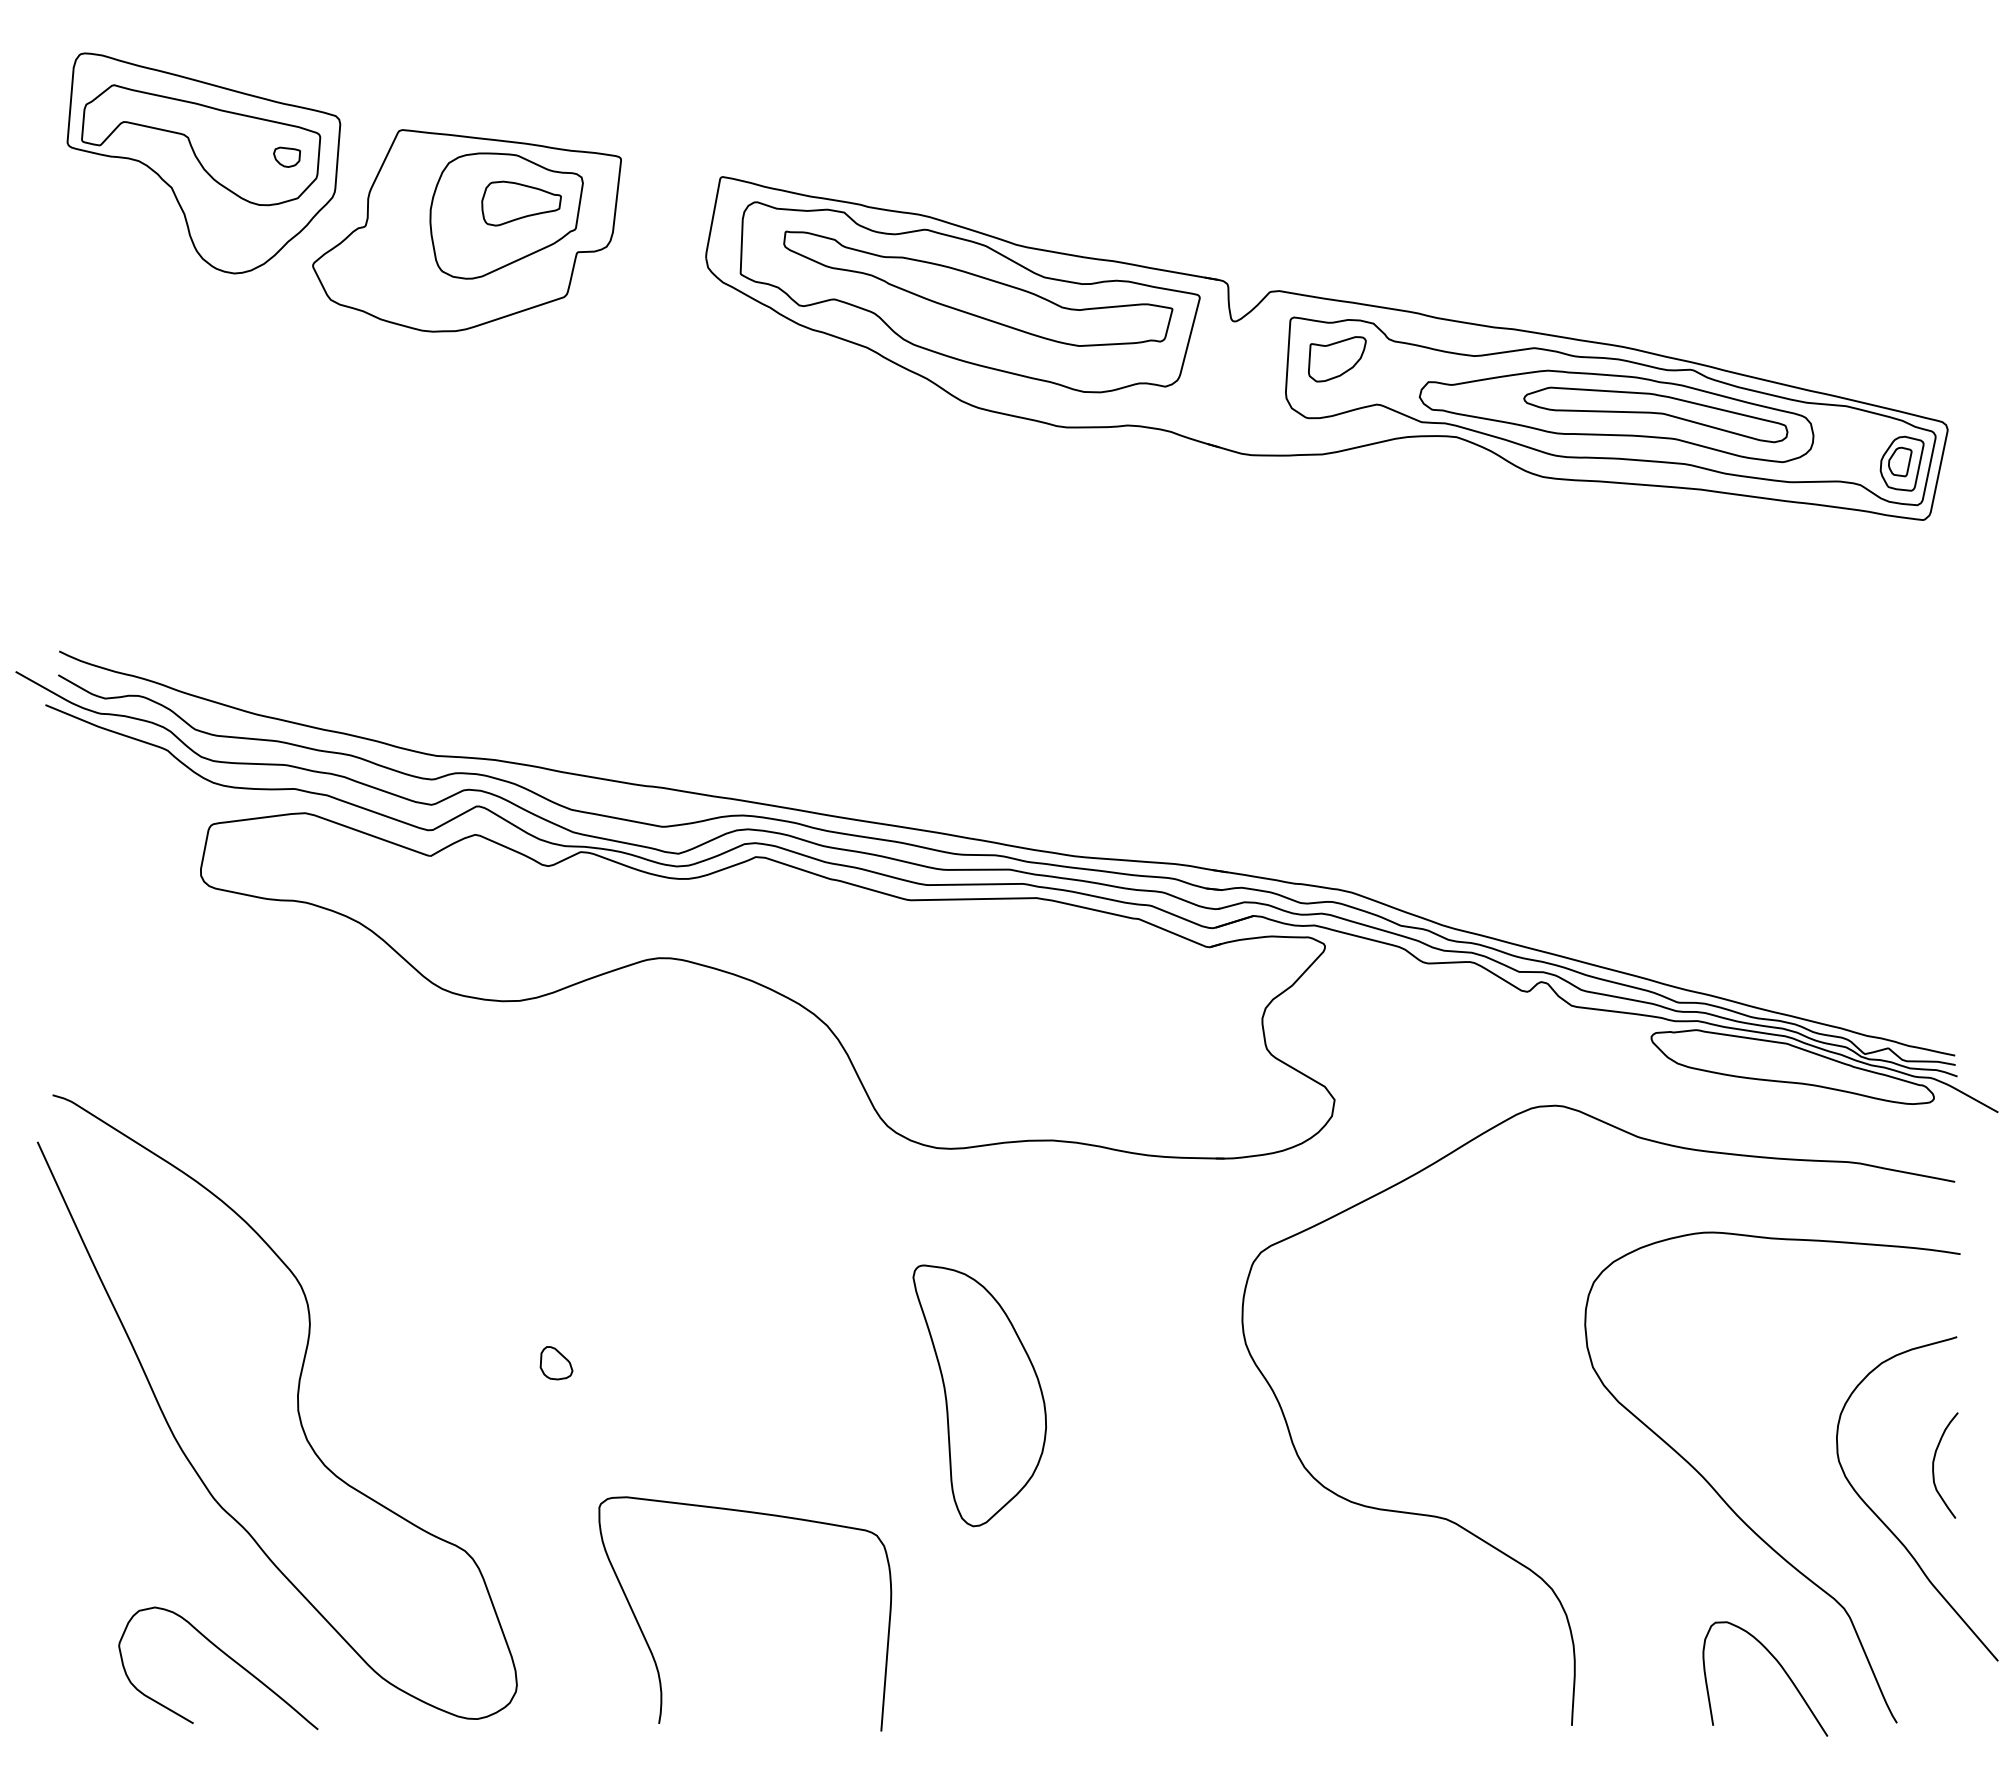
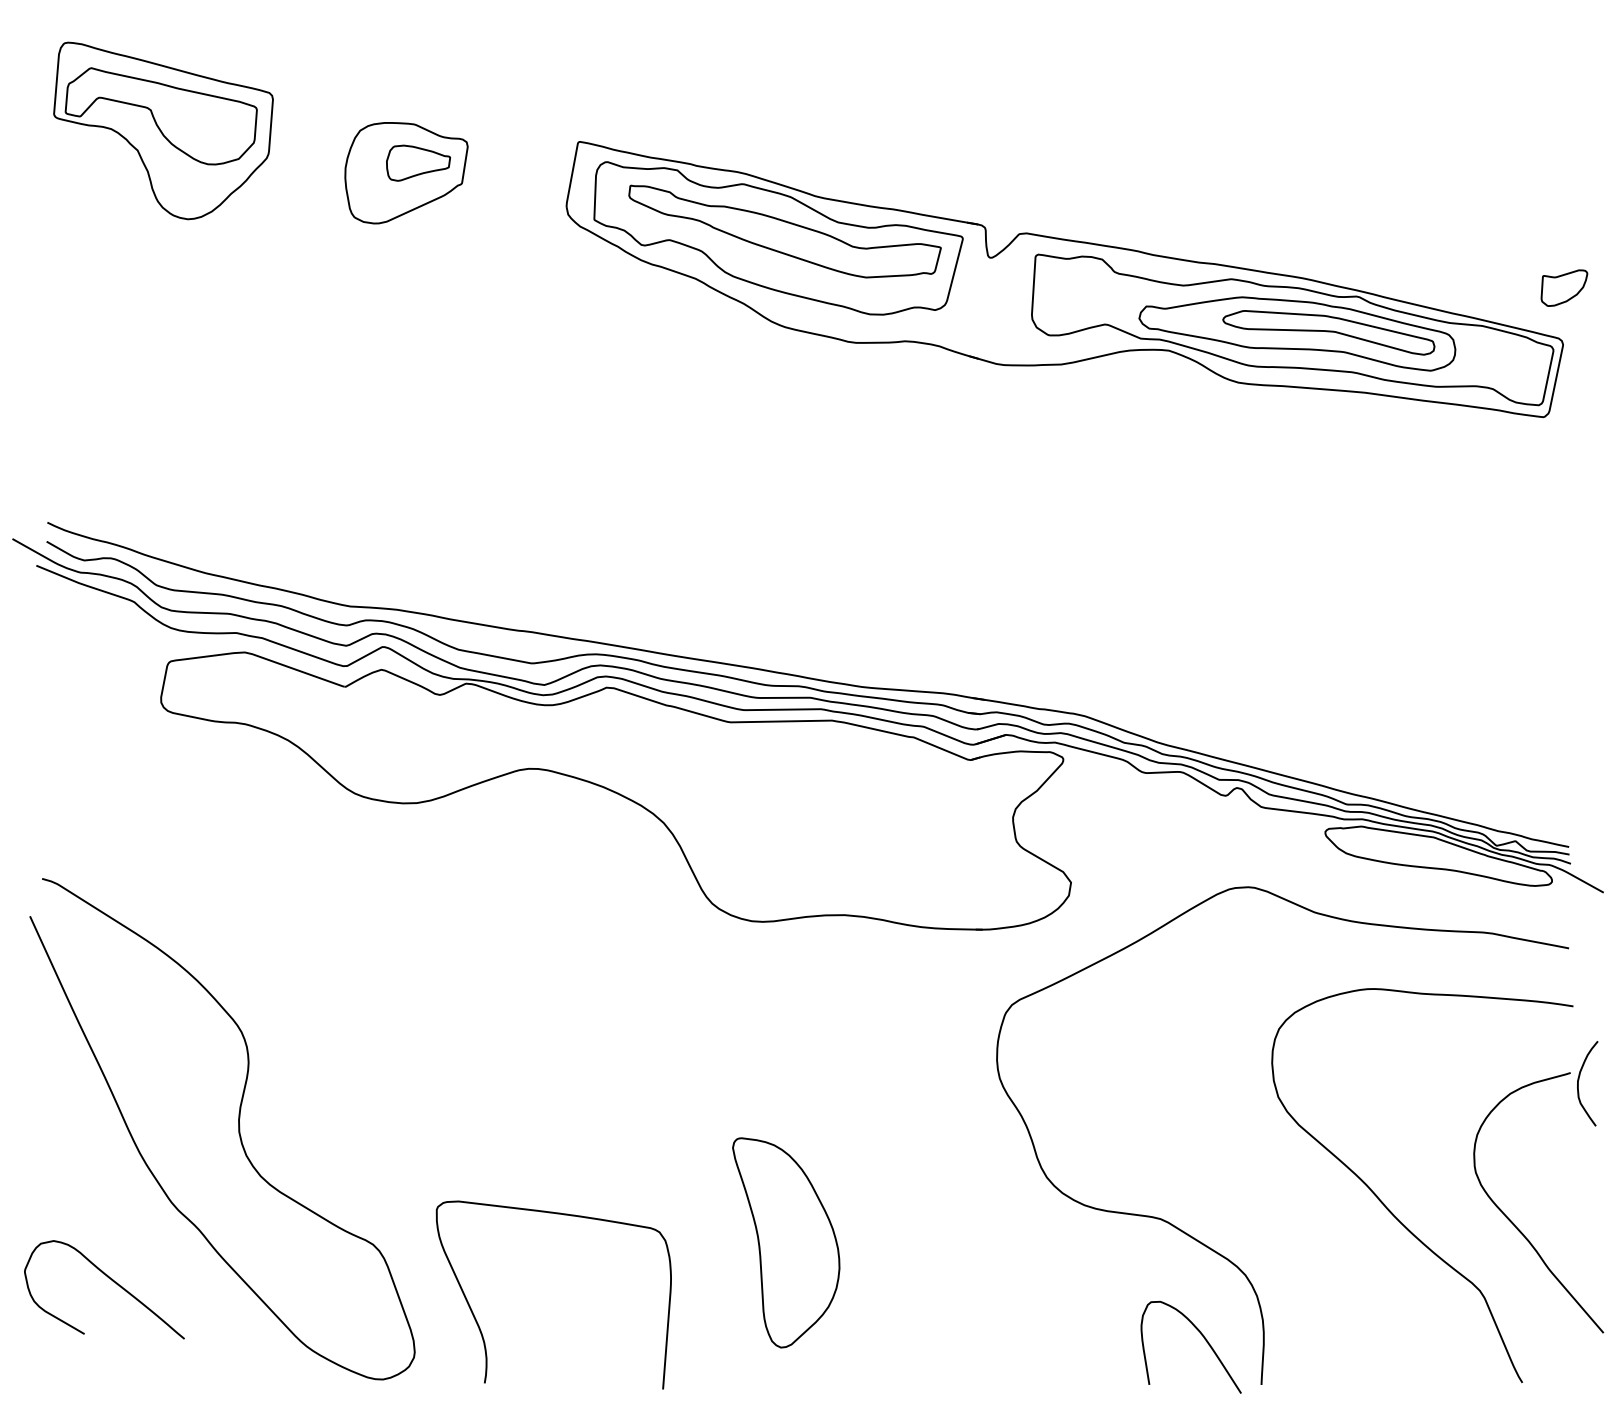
part: (287, 156) -> (230, 125), removed
part: (466, 230) -> (374, 184), removed
part: (1337, 359) -> (1564, 288), moved
part: (1901, 463) -> (1526, 371), removed
part: (556, 1363) -> (446, 1094), removed
part: (979, 1395) -> (786, 1242), moved
curve: (1934, 1465) -> (1578, 1083), moved
curve: (758, 1514) -> (564, 1215), moved
curve: (225, 1655) -> (110, 1279), moved
curve: (1781, 1668) -> (1204, 1338), moved

